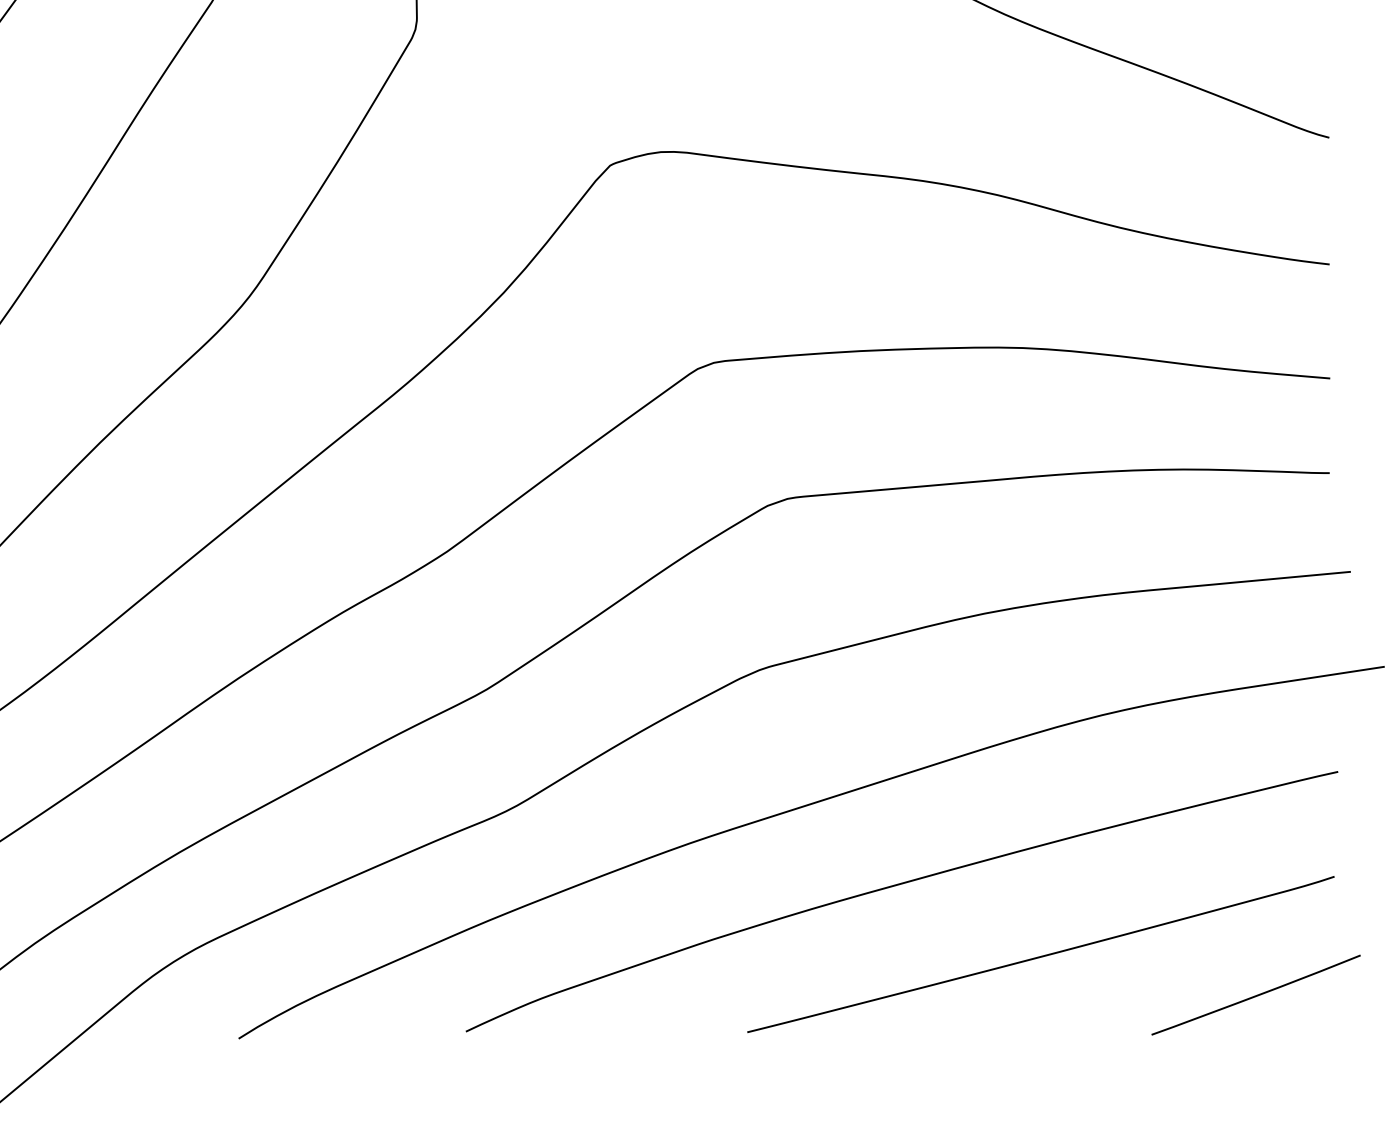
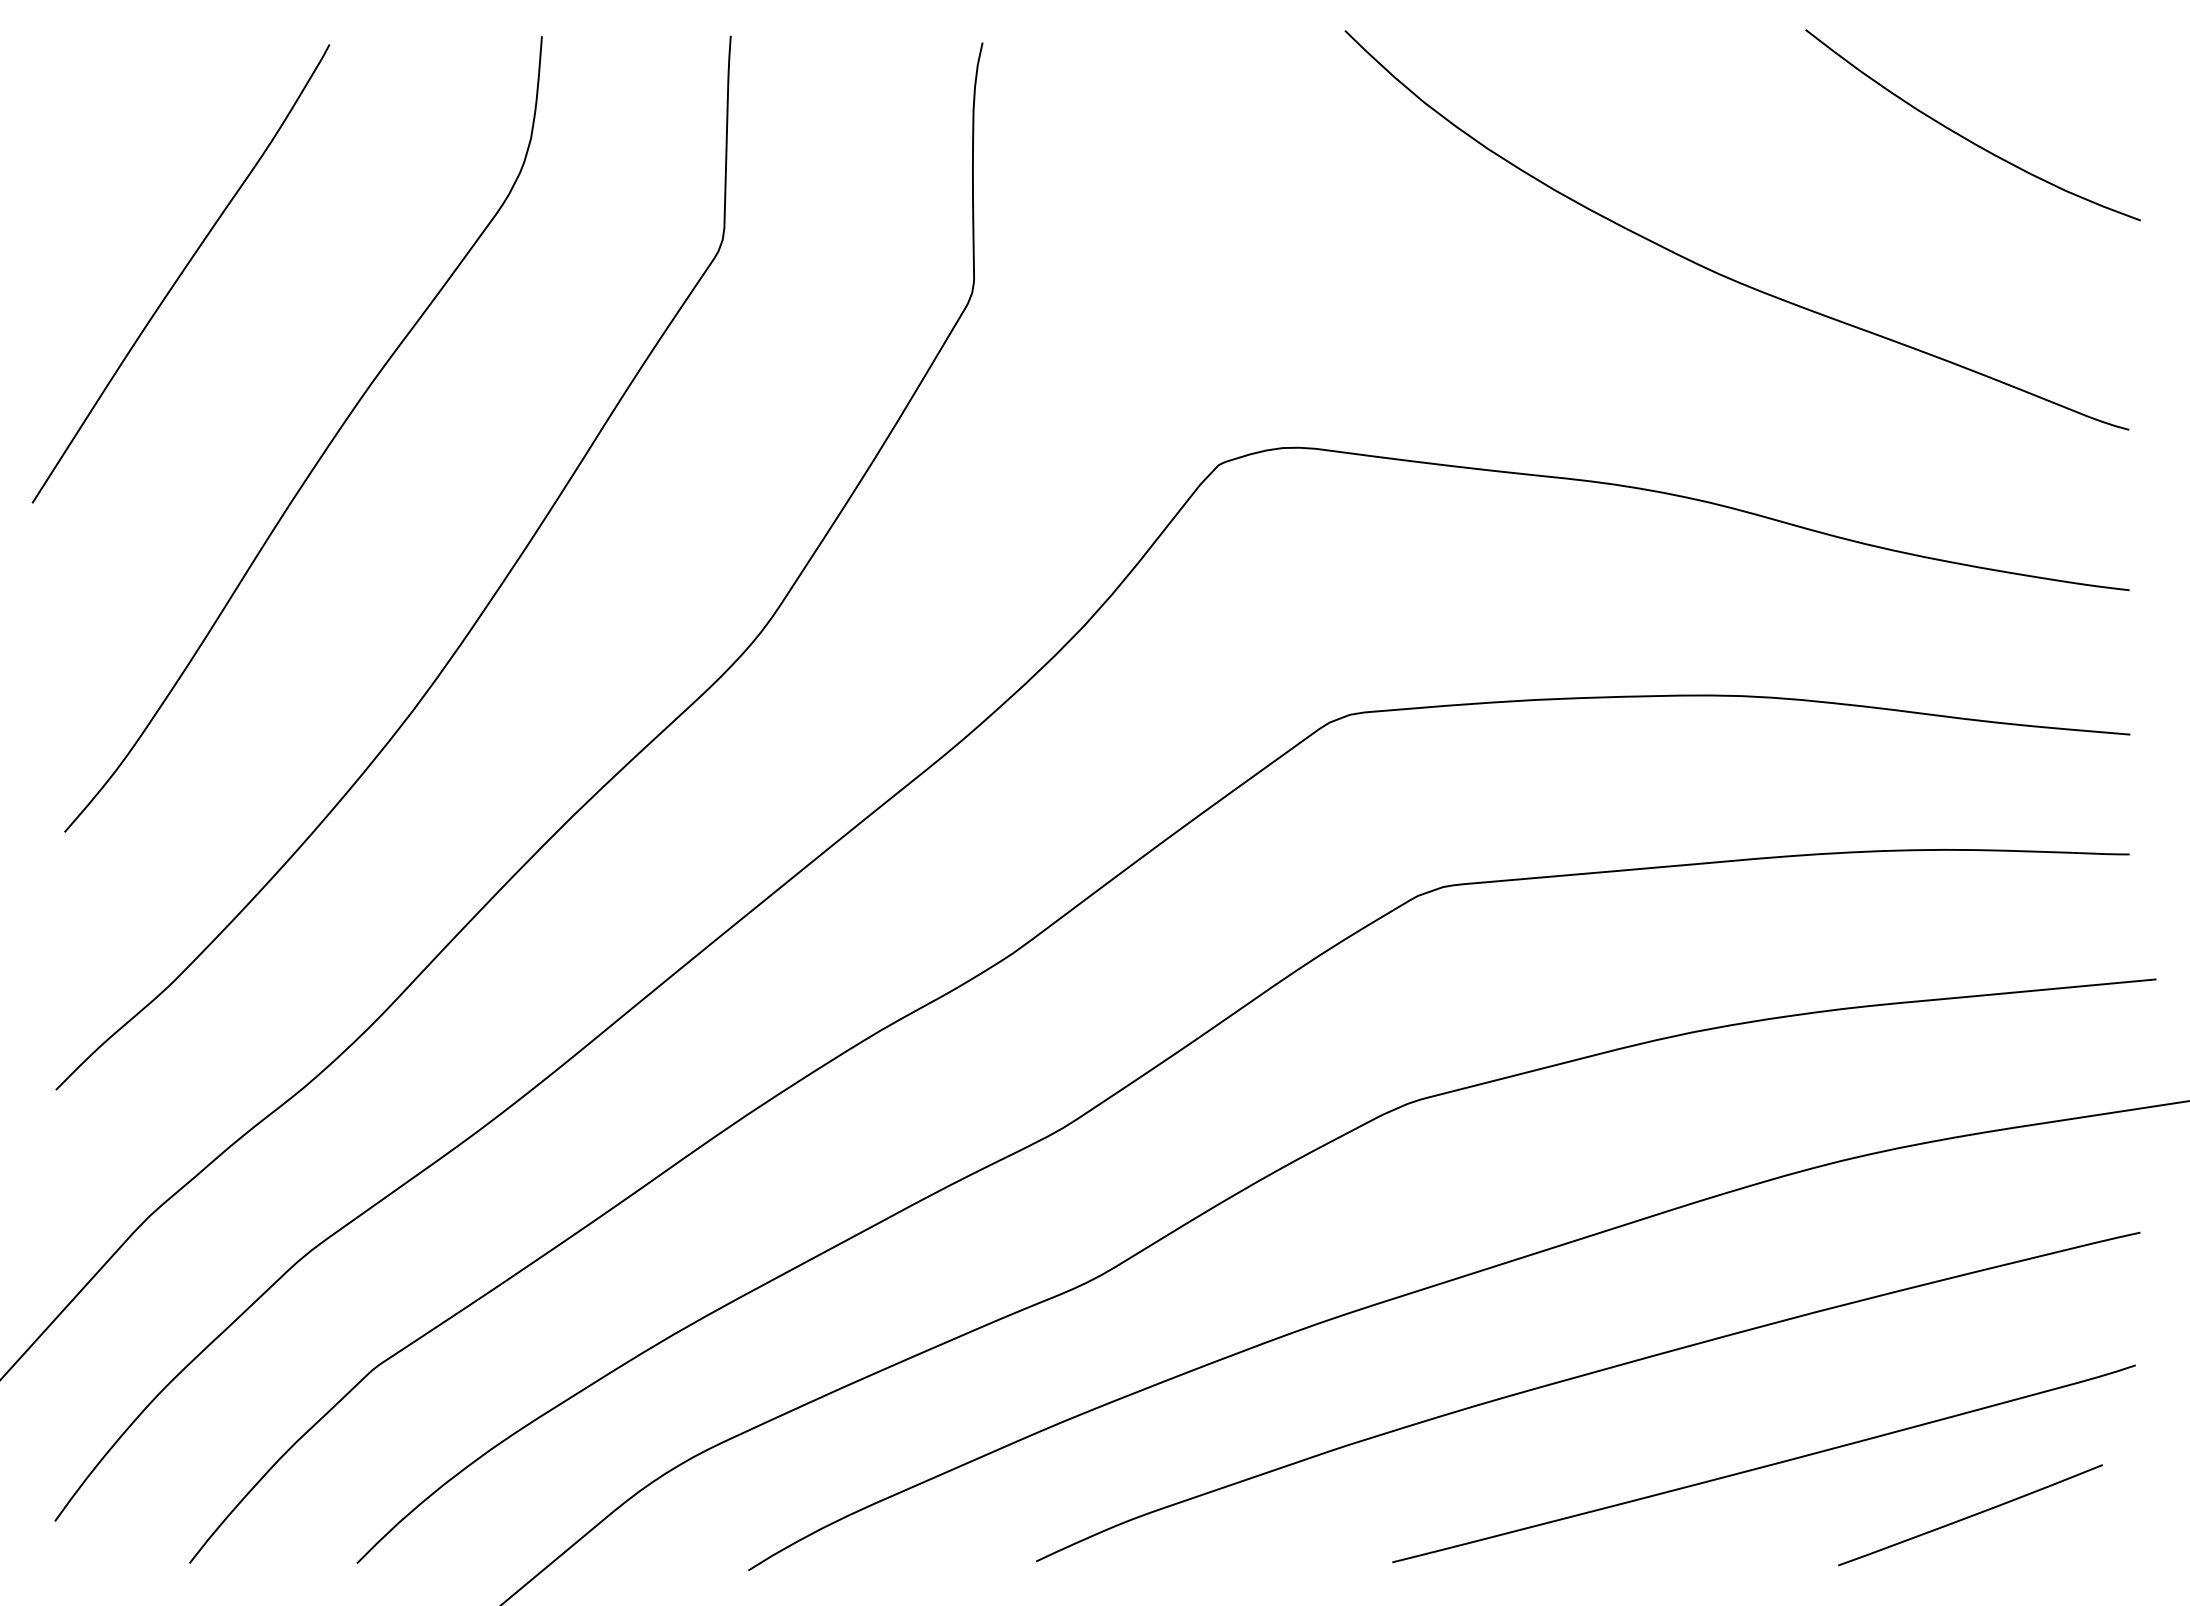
curve: (1256, 995) -> (1970, 1515), moved

